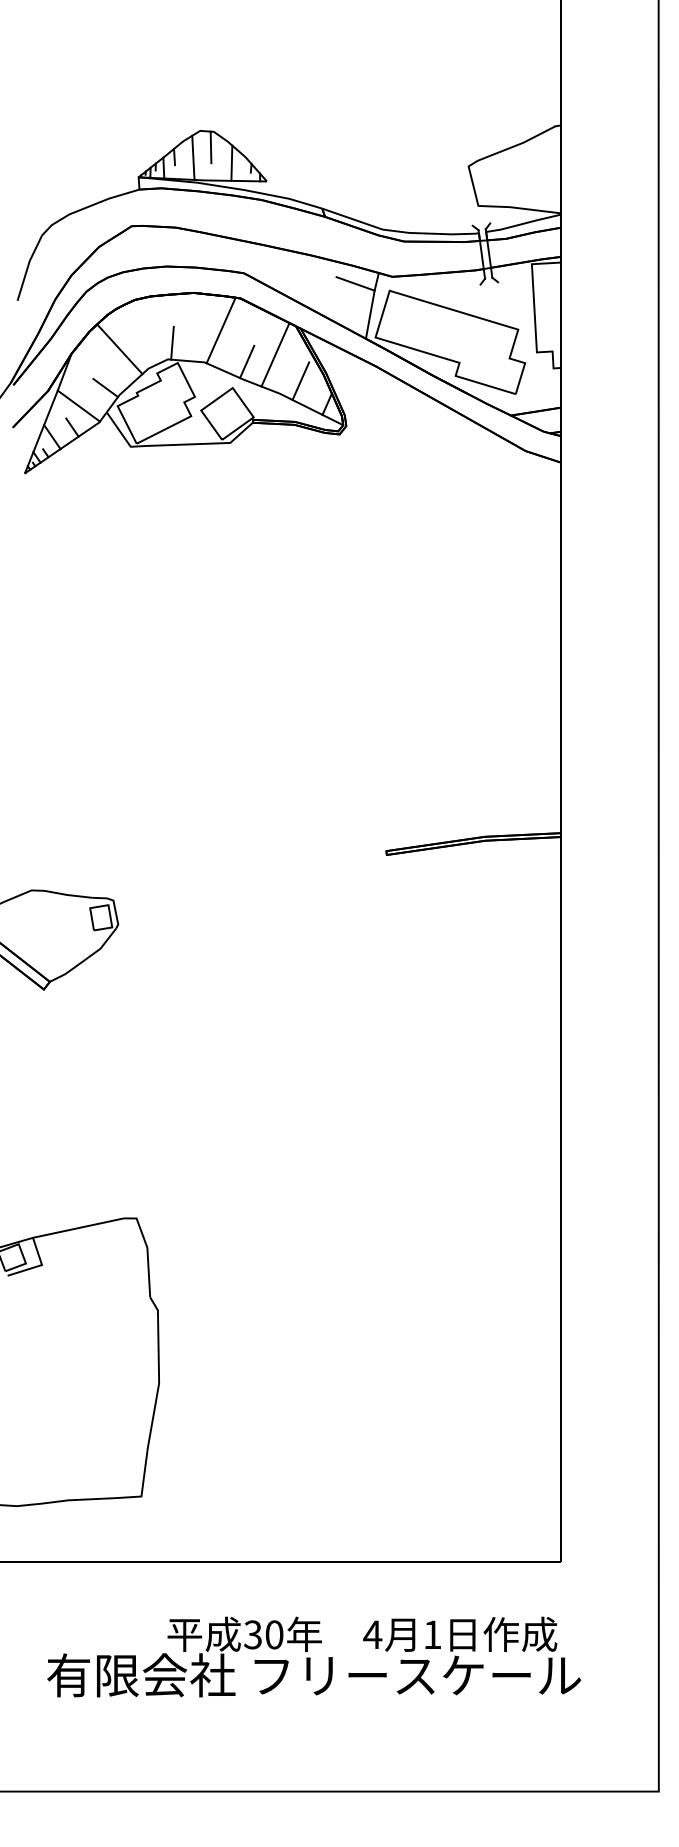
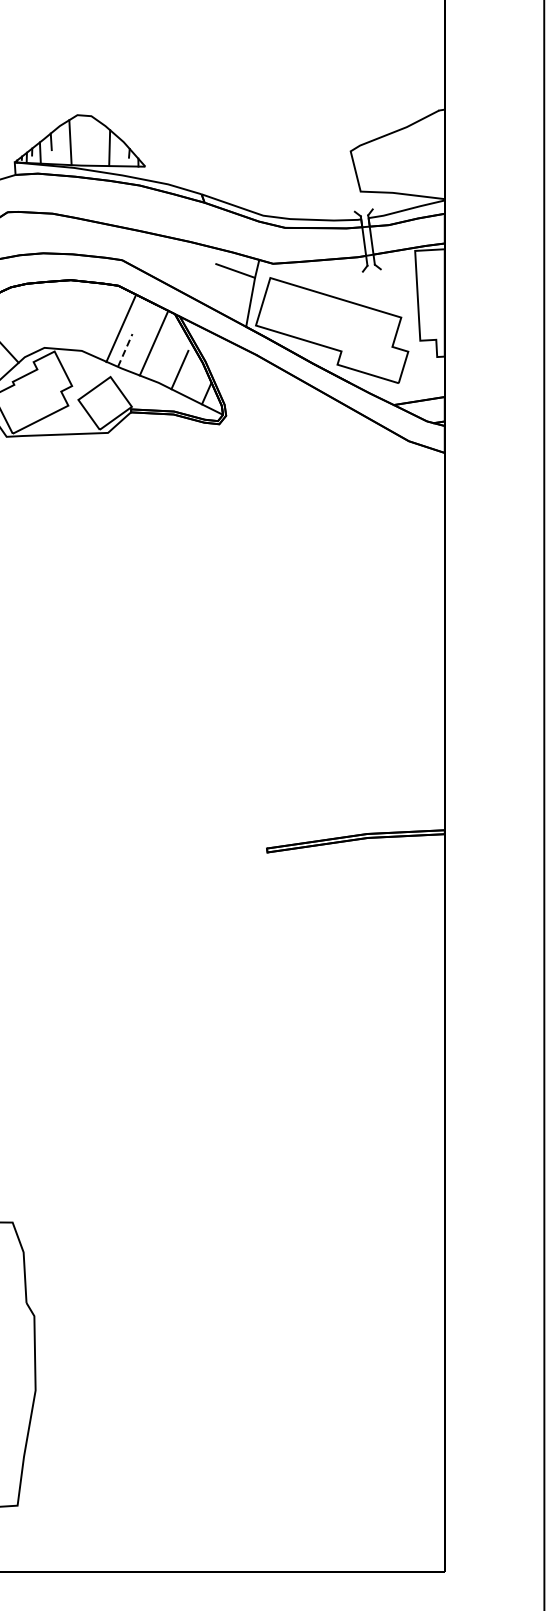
line: (210, 147) -> (87, 132), removed
line: (220, 330) -> (120, 328), moved
line: (172, 342) -> (49, 330), removed
line: (247, 361) -> (125, 349), solid -> dashed

